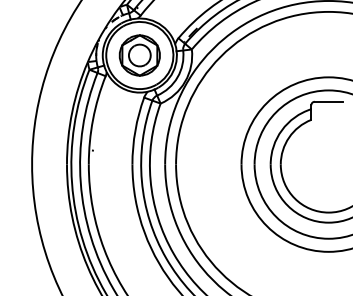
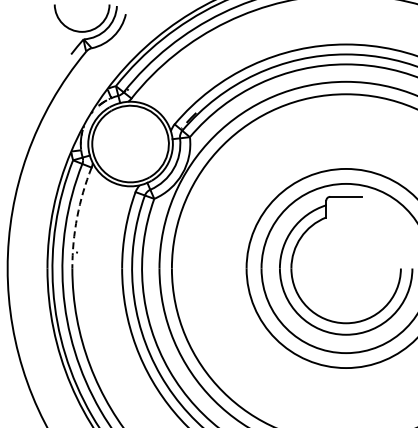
part: (139, 55) -> (130, 144), removed
arc: (93, 119) -> (77, 217), solid -> dashed

